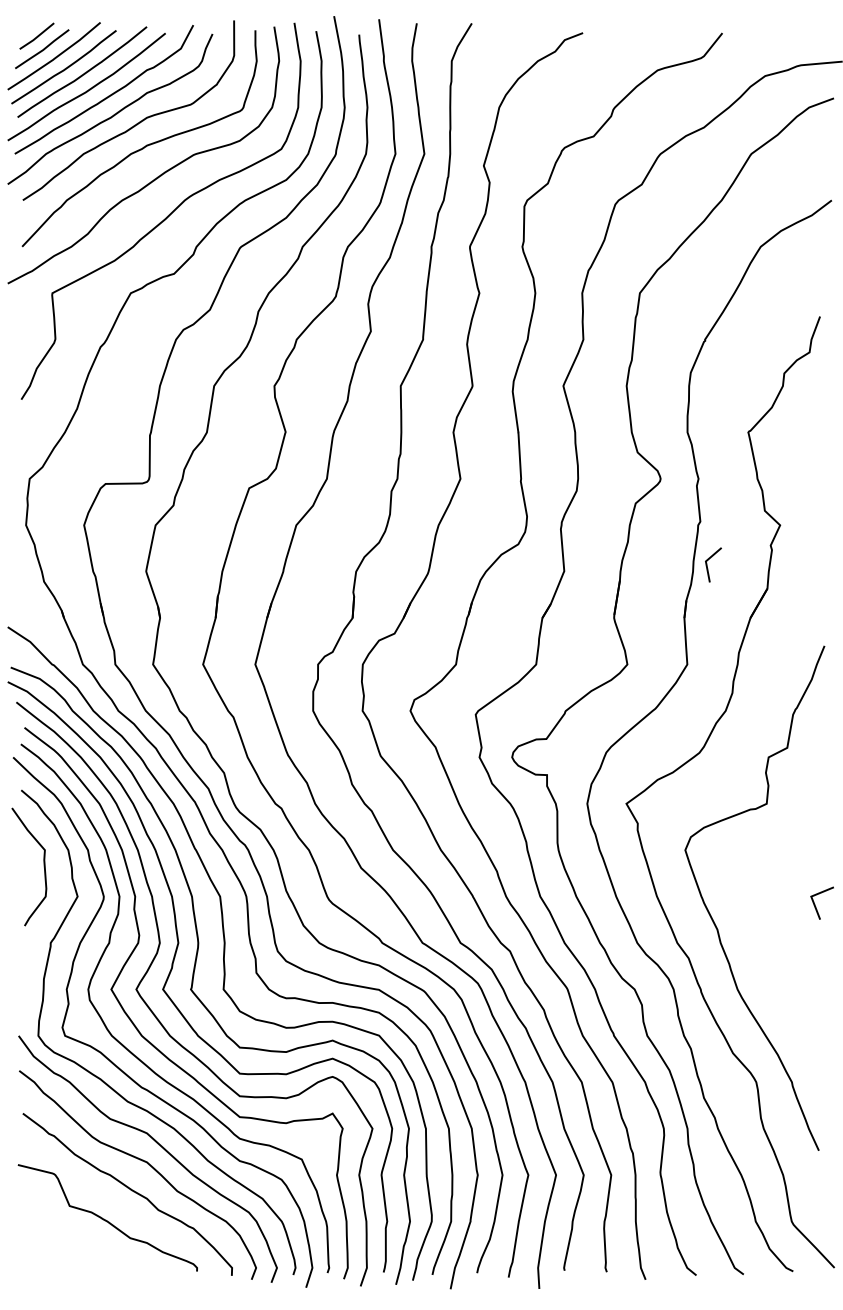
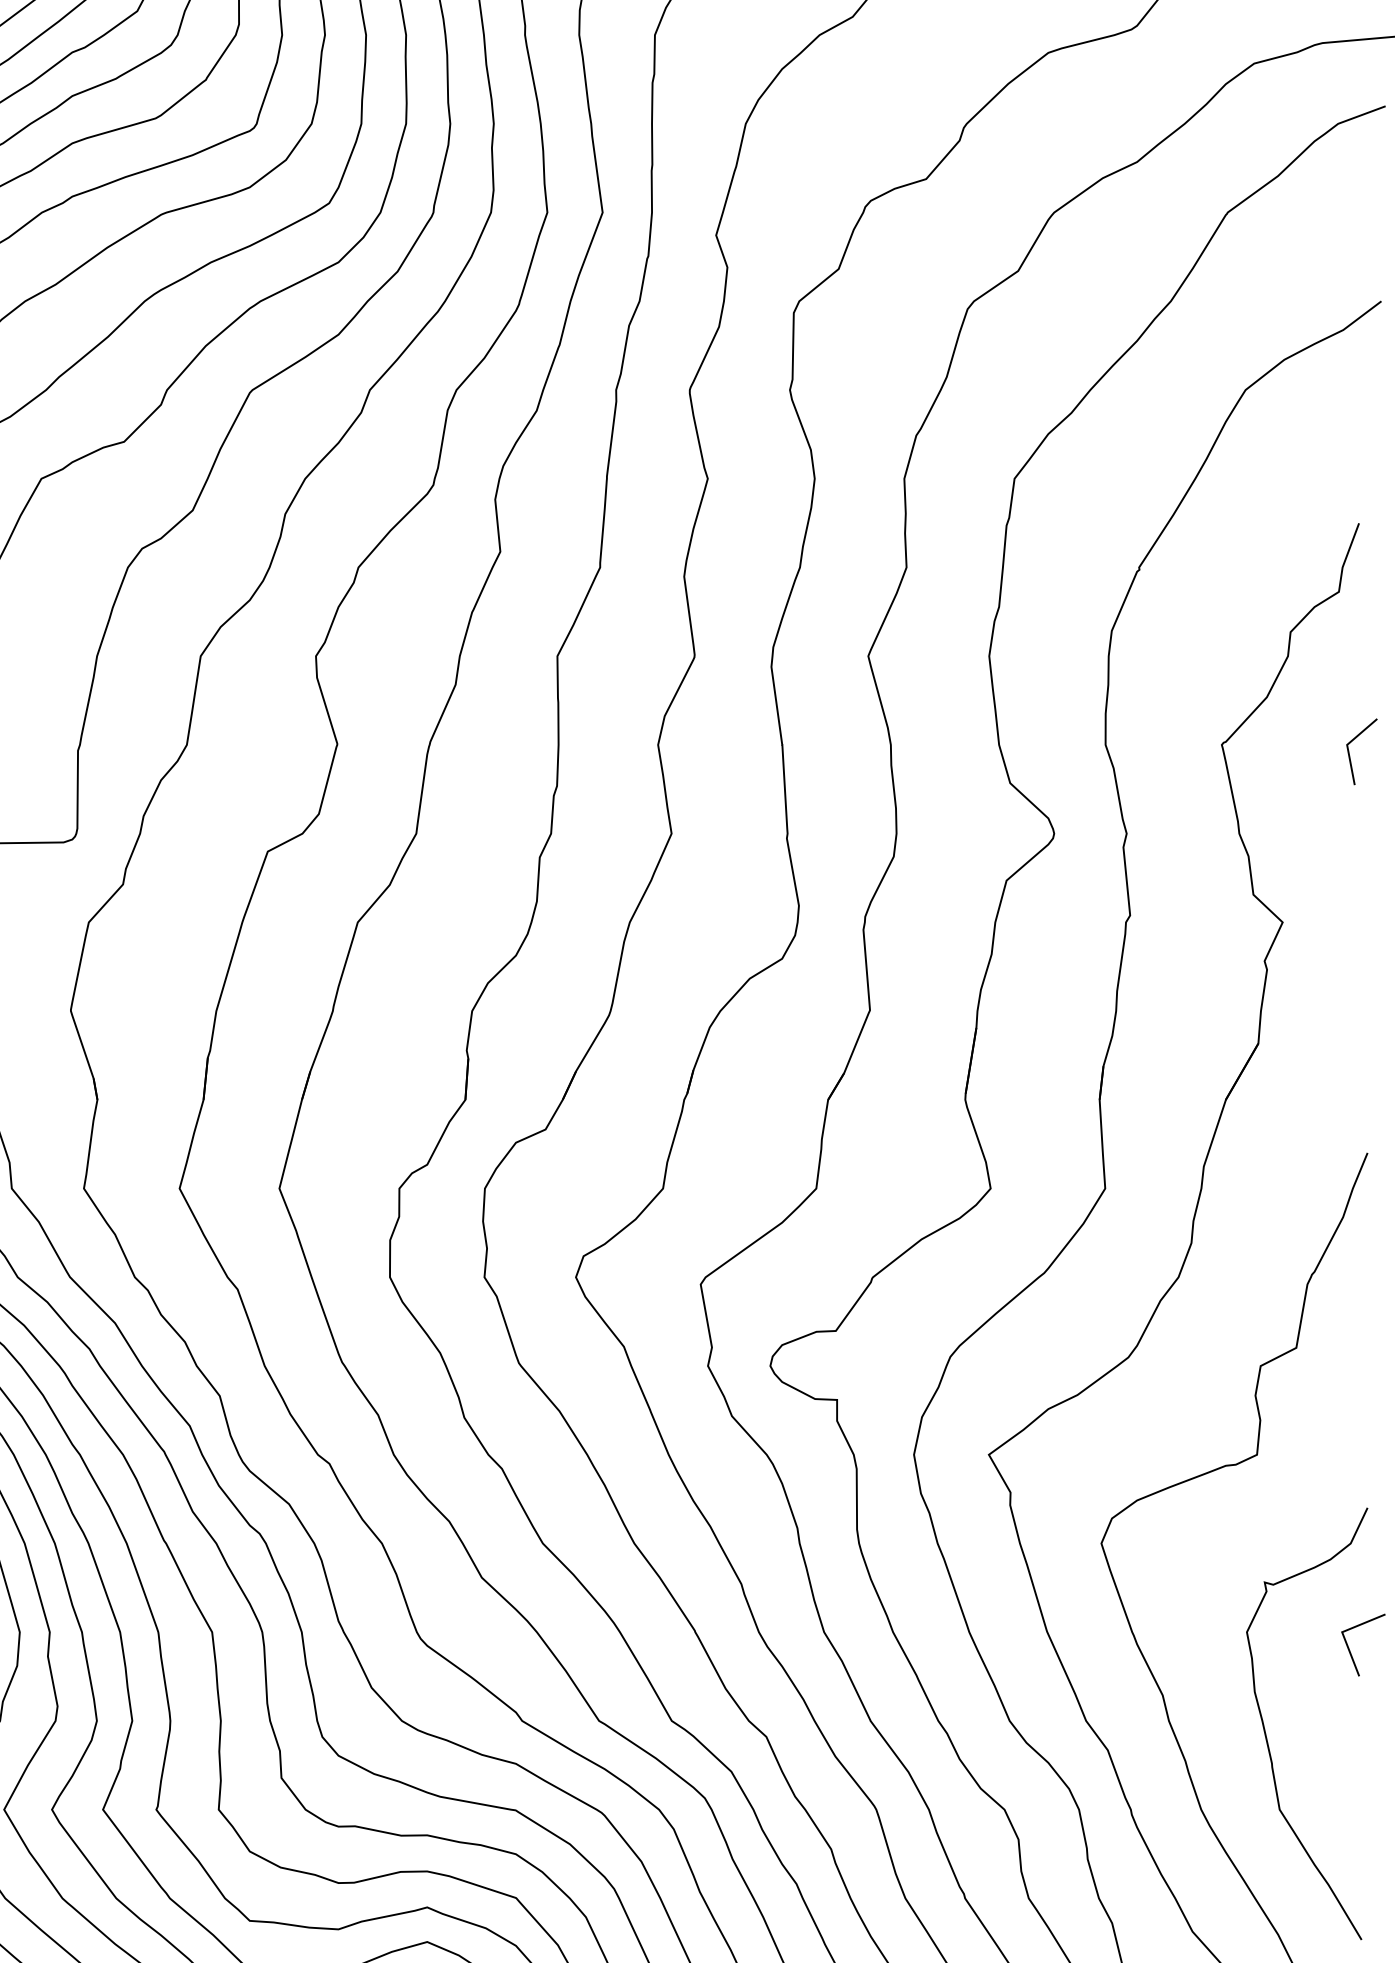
line: (707, 564) -> (1350, 750), moved
curve: (772, 950) -> (1268, 1735), added

